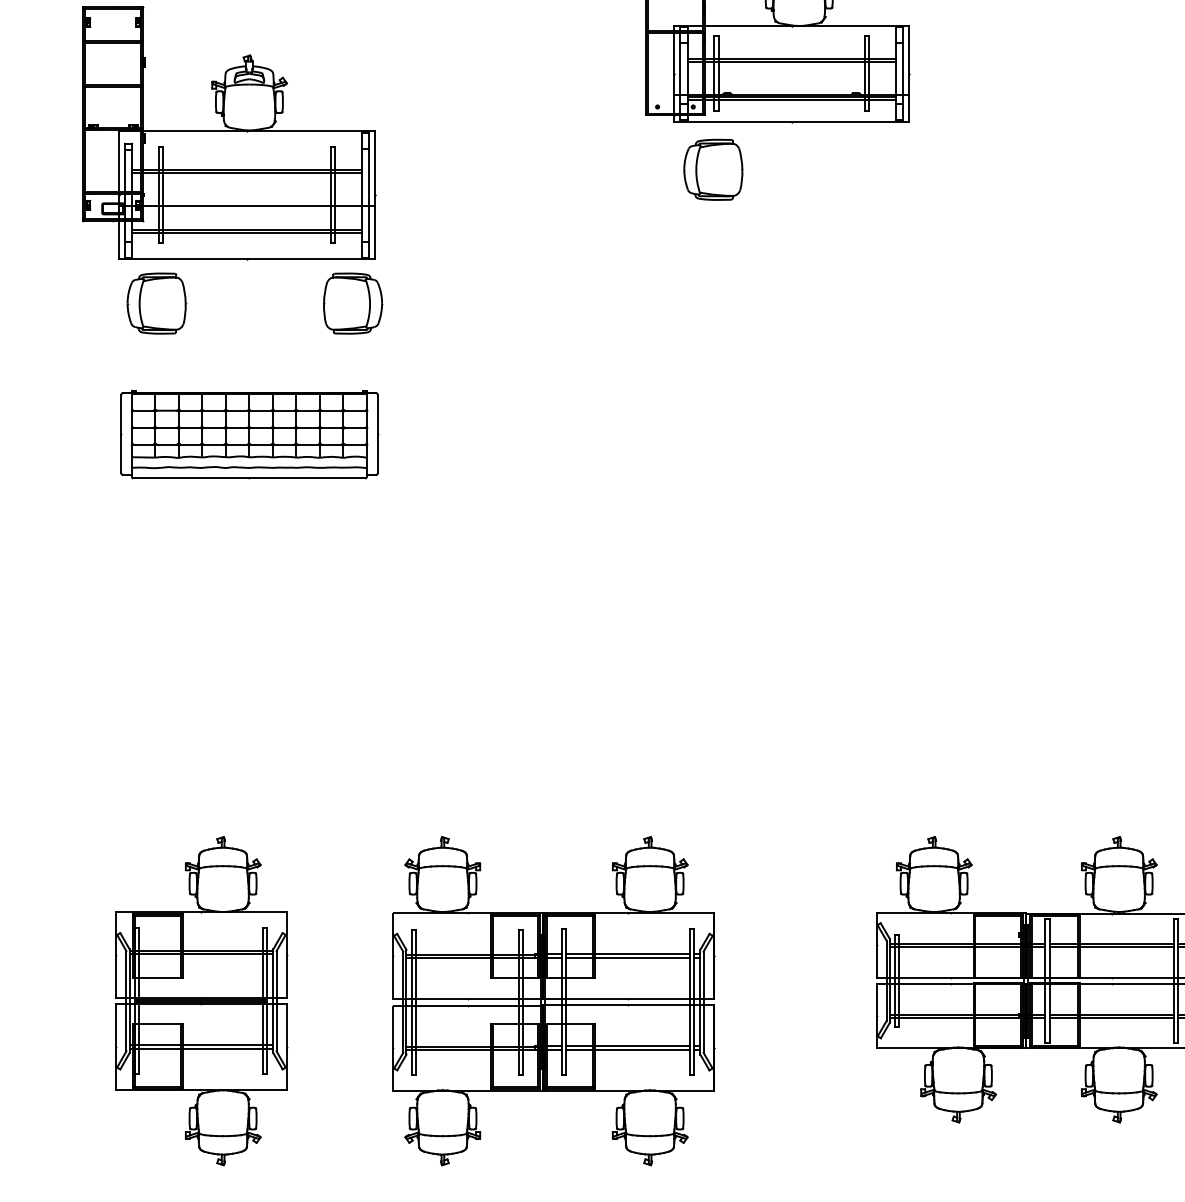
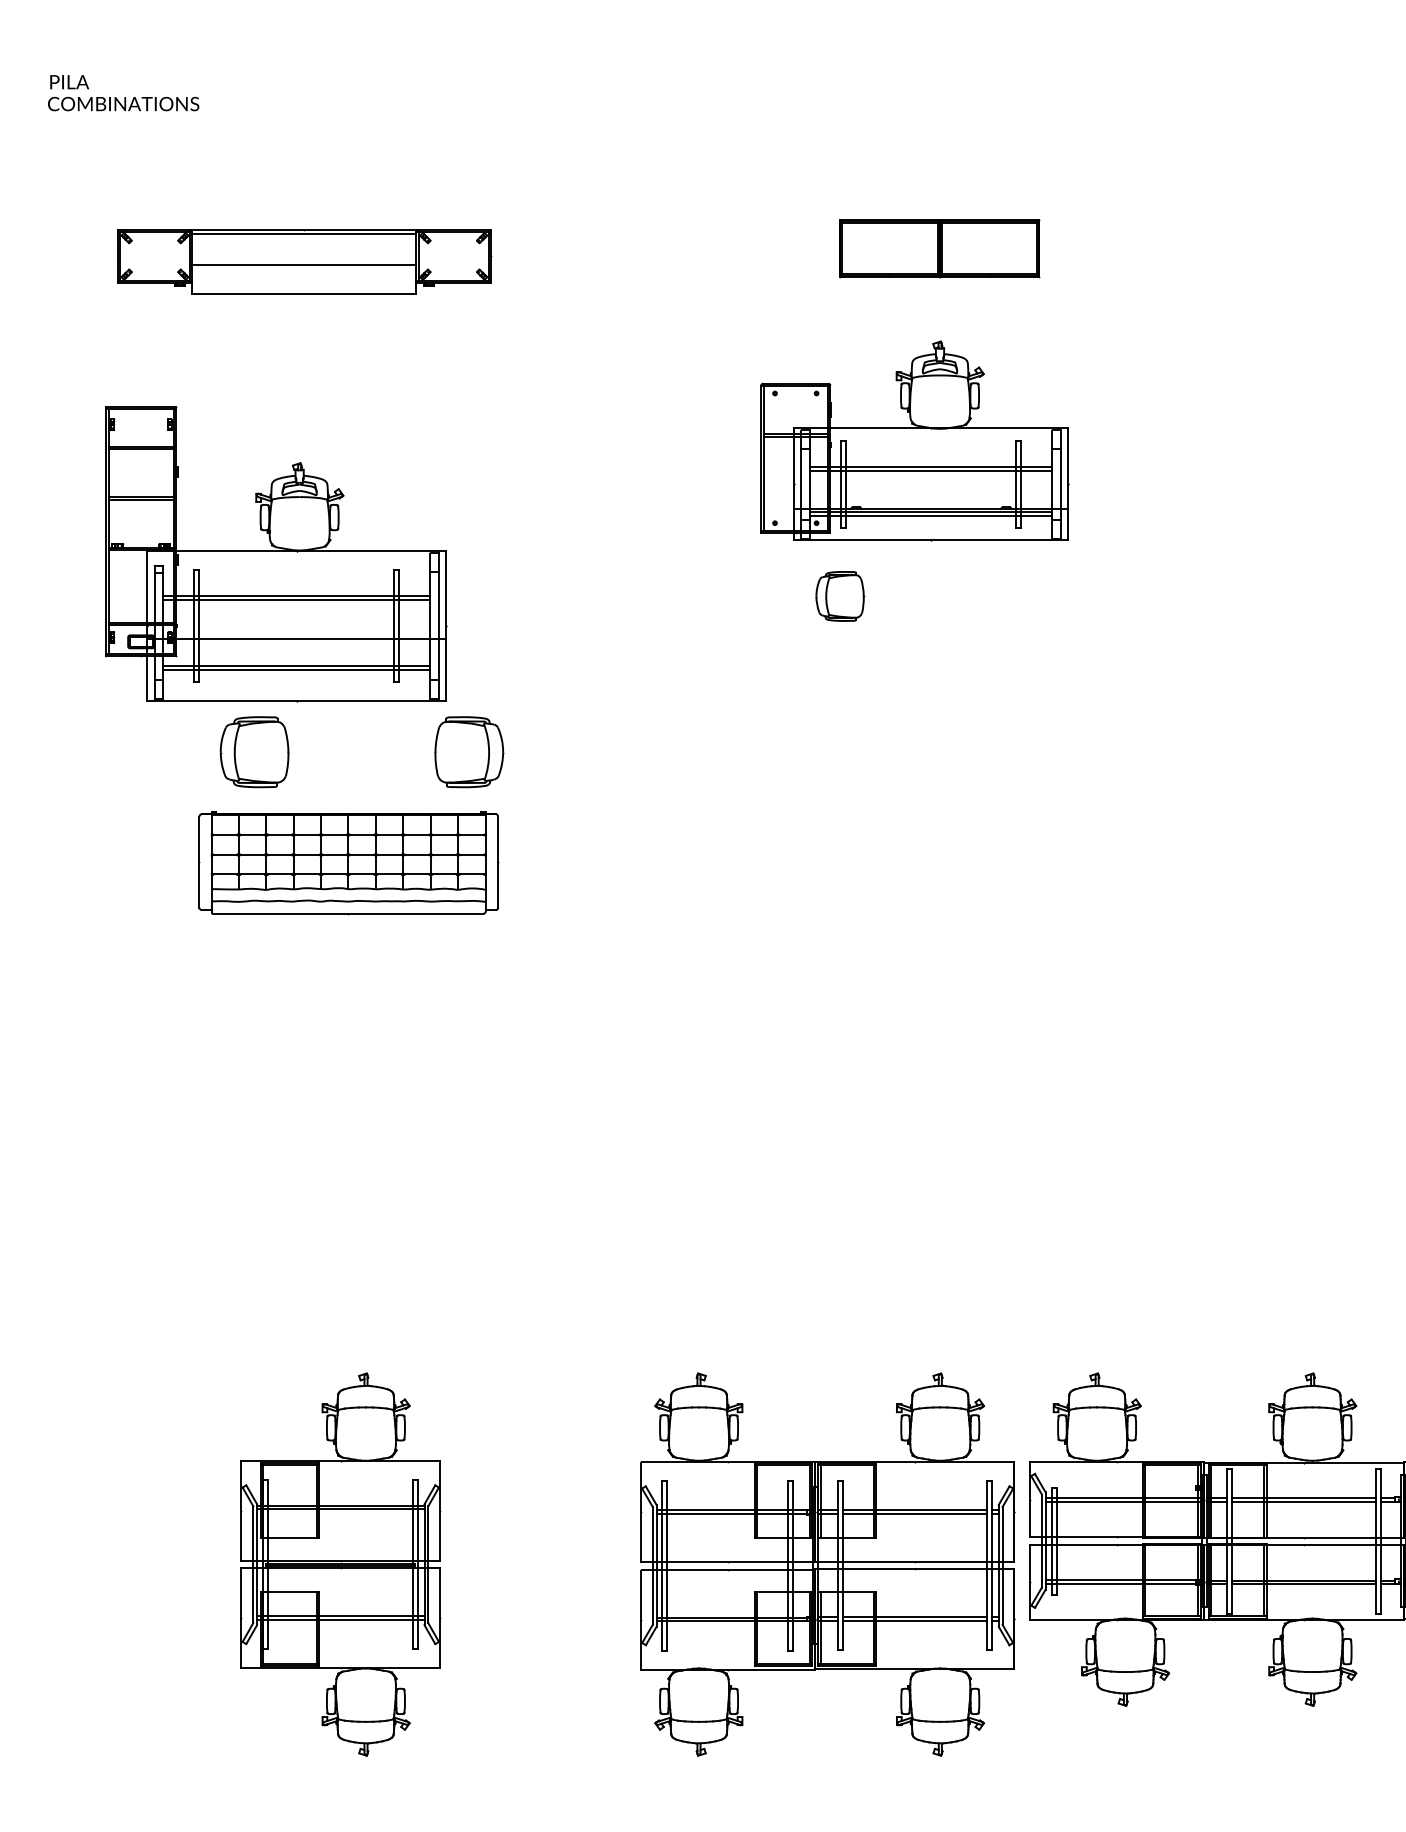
part: (713, 169) -> (840, 596), size x0.7
part: (156, 303) -> (254, 752), moved
part: (353, 303) -> (469, 752), moved
part: (249, 435) -> (348, 863), moved
part: (201, 1001) -> (340, 1564), moved
part: (553, 1001) -> (827, 1564), moved

